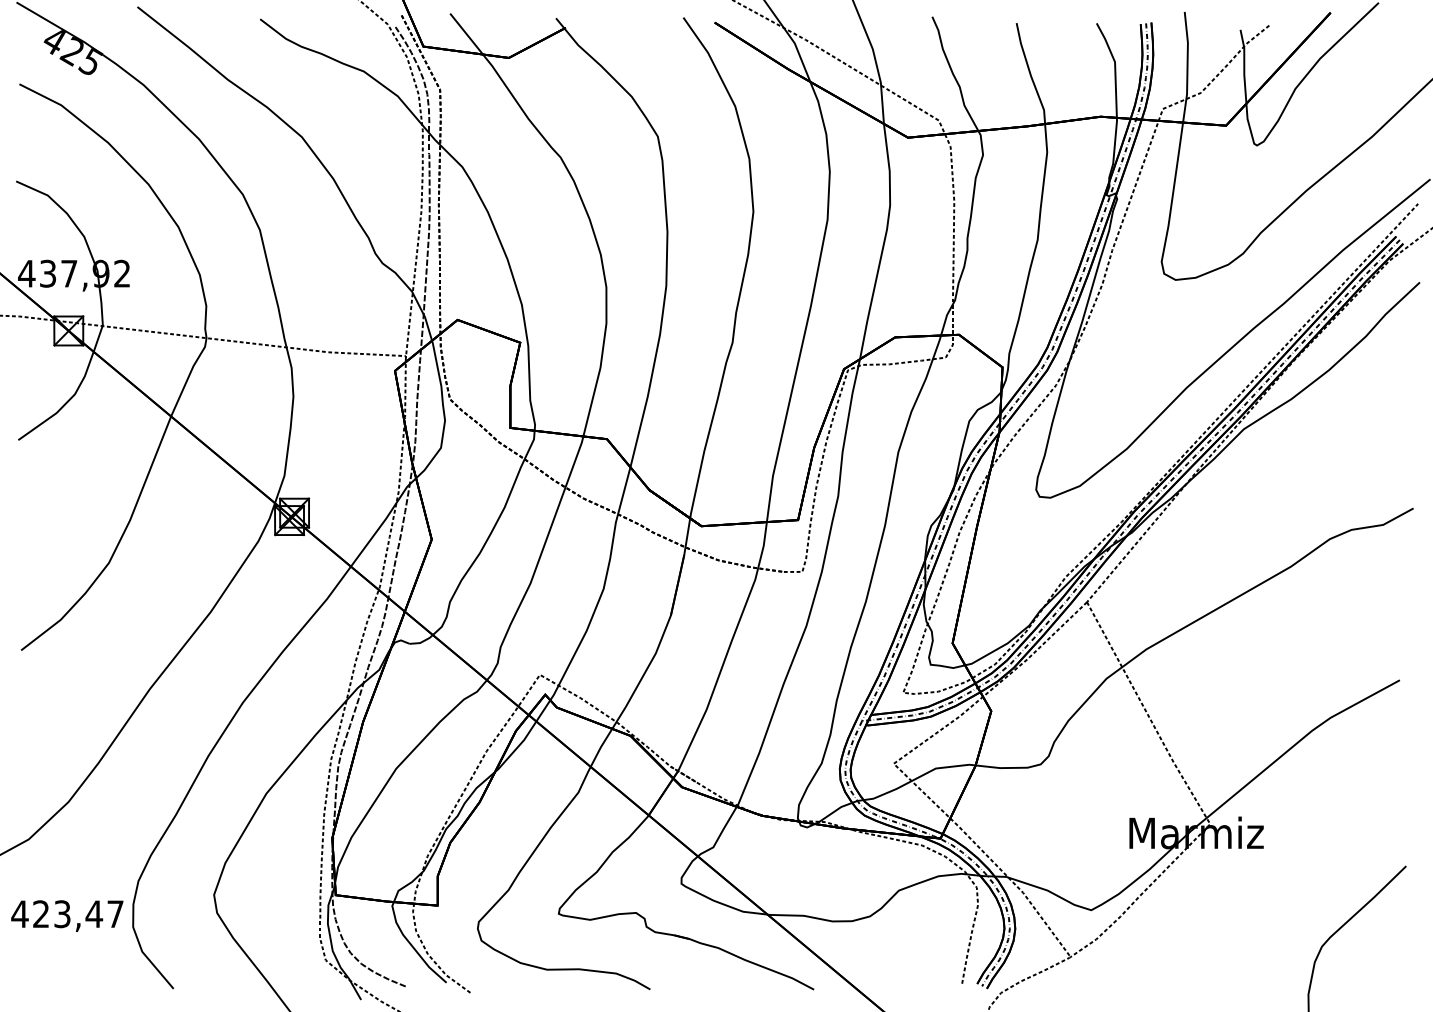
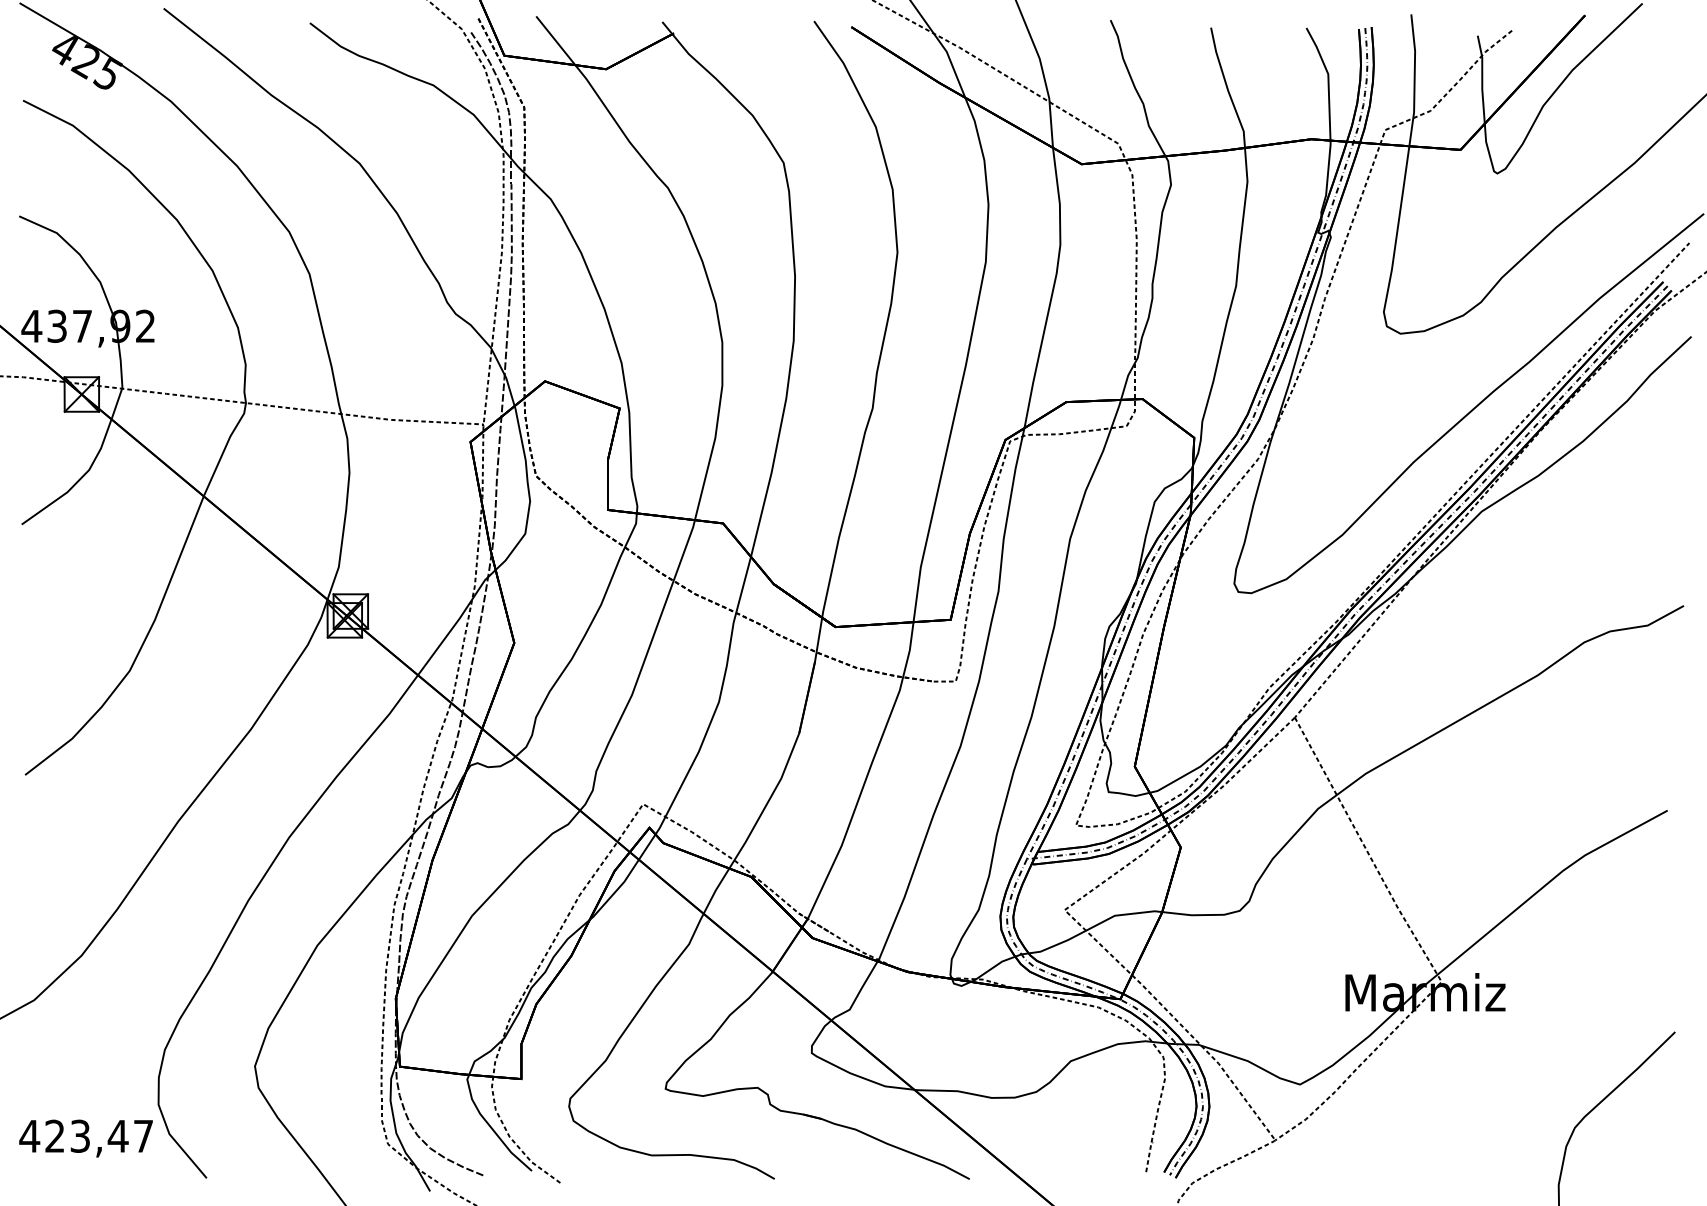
text: (66, 916) -> (85, 1138), moved

